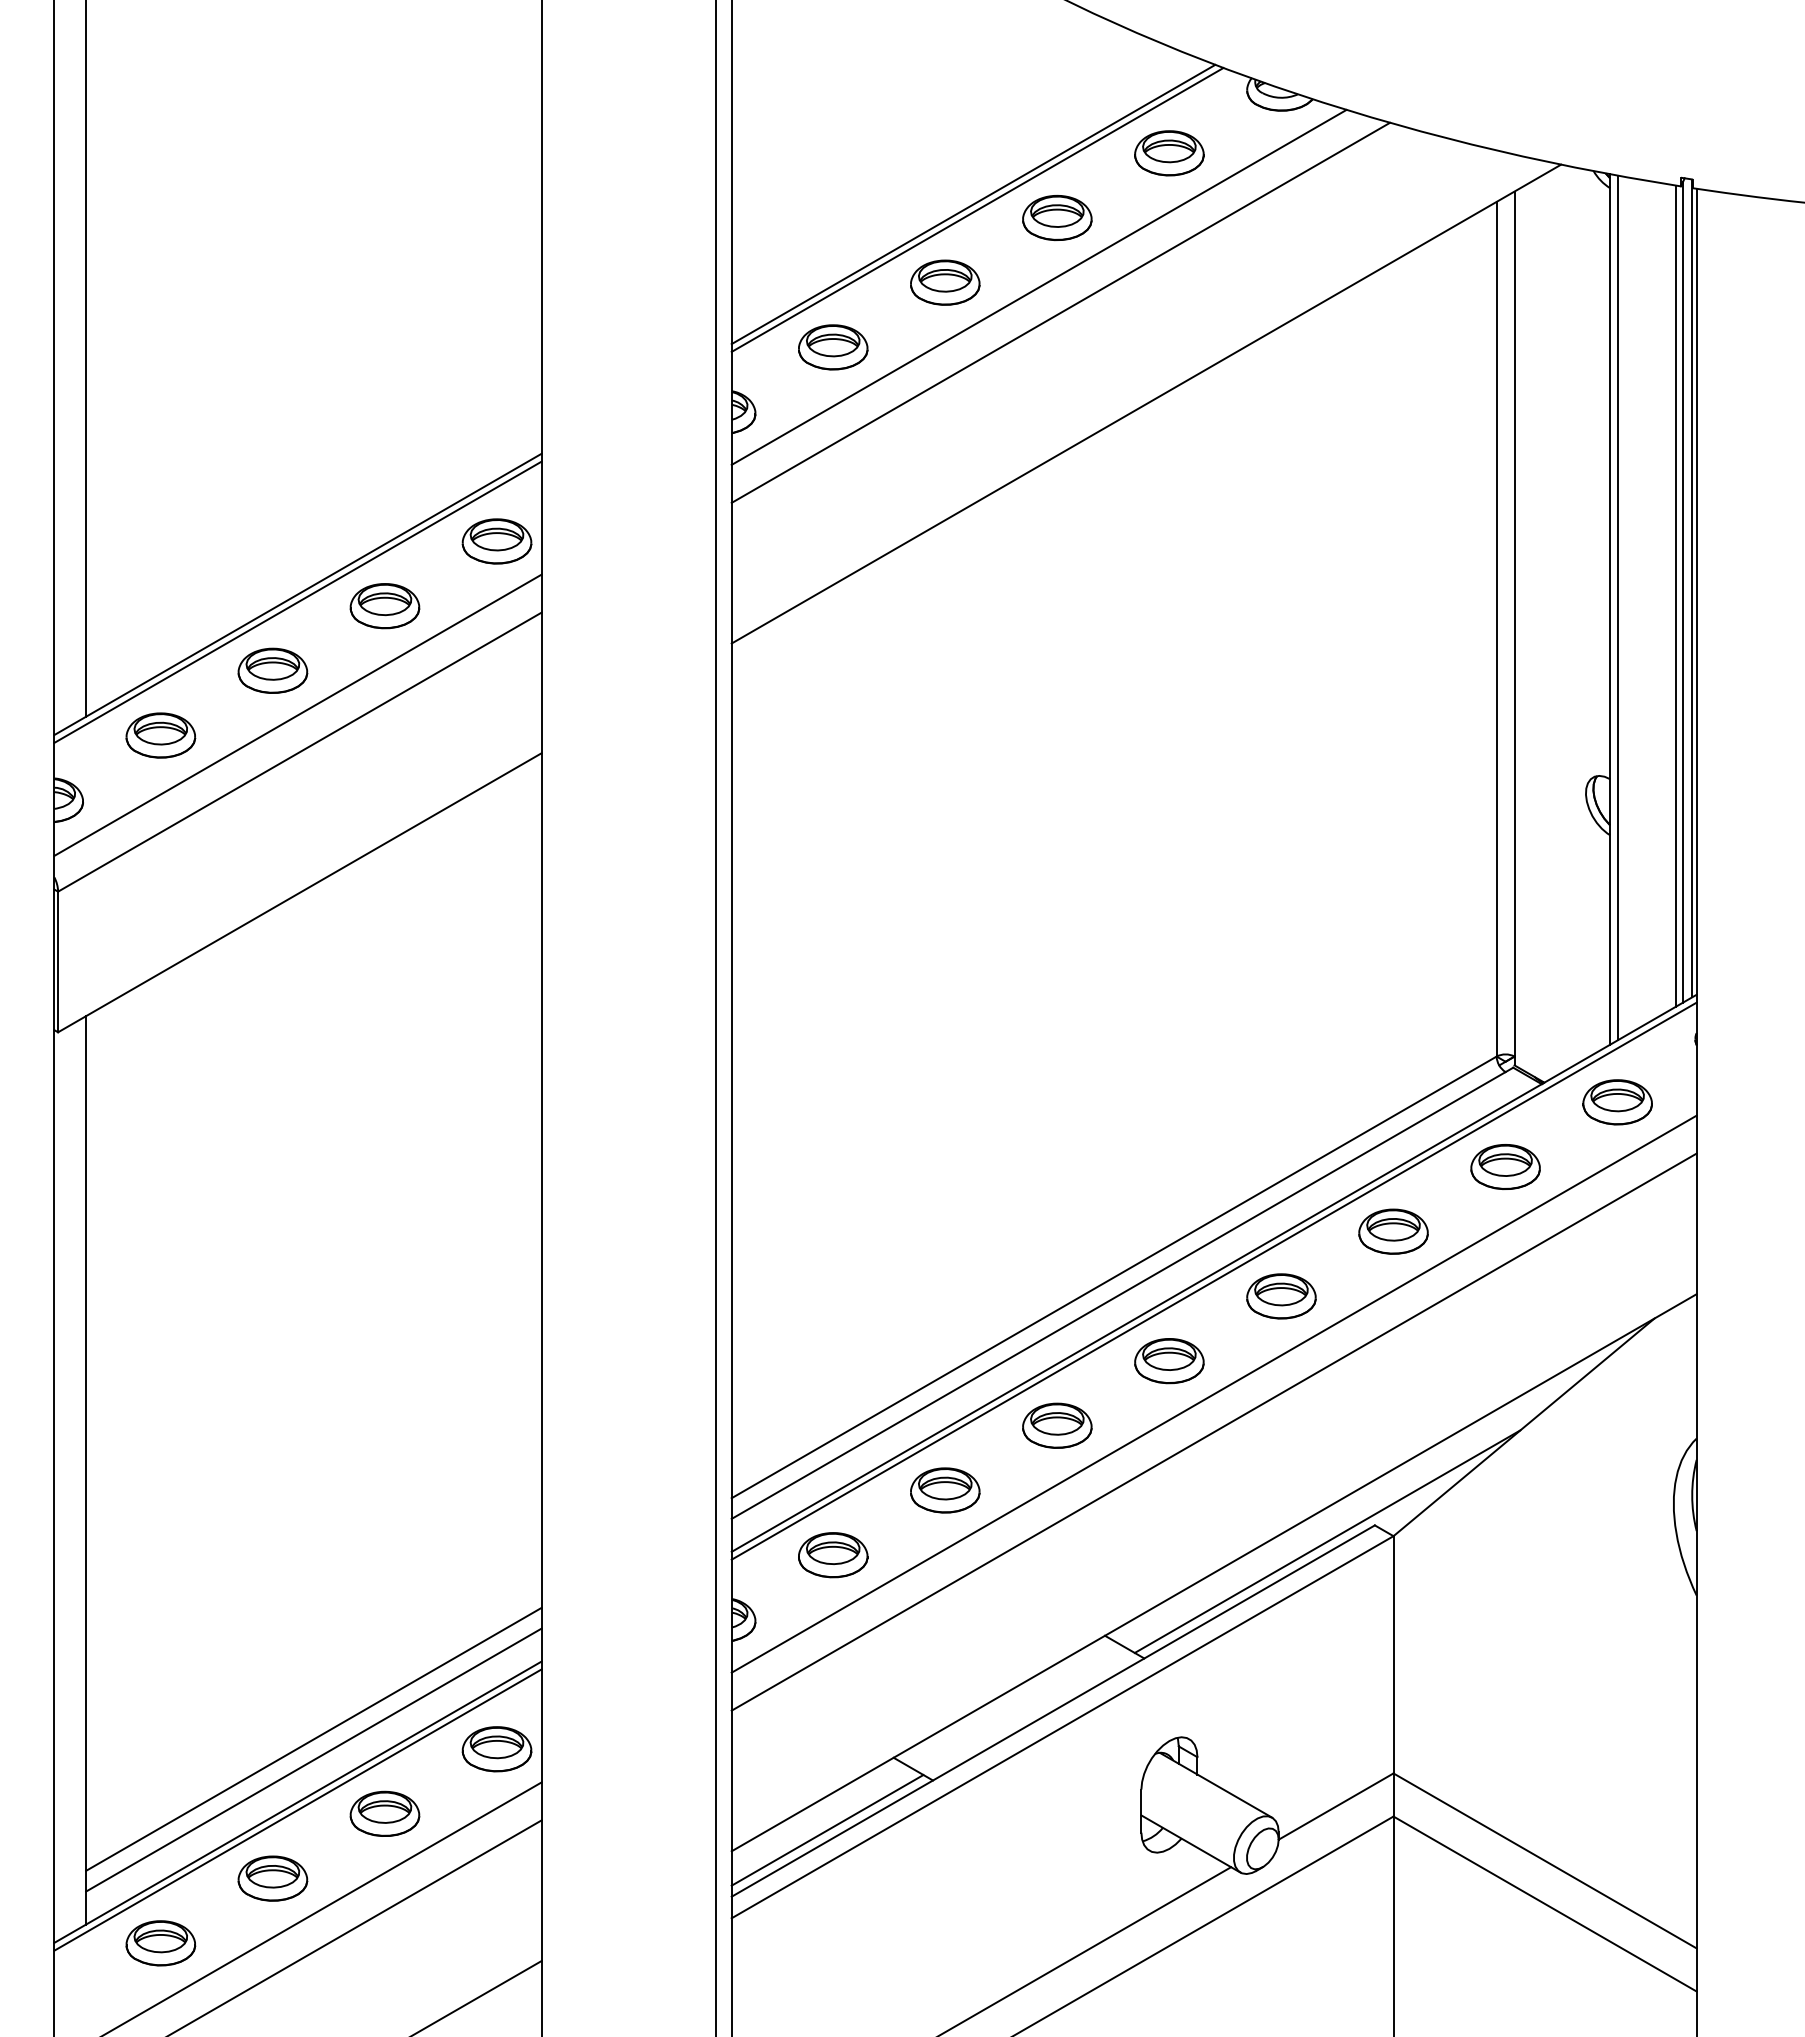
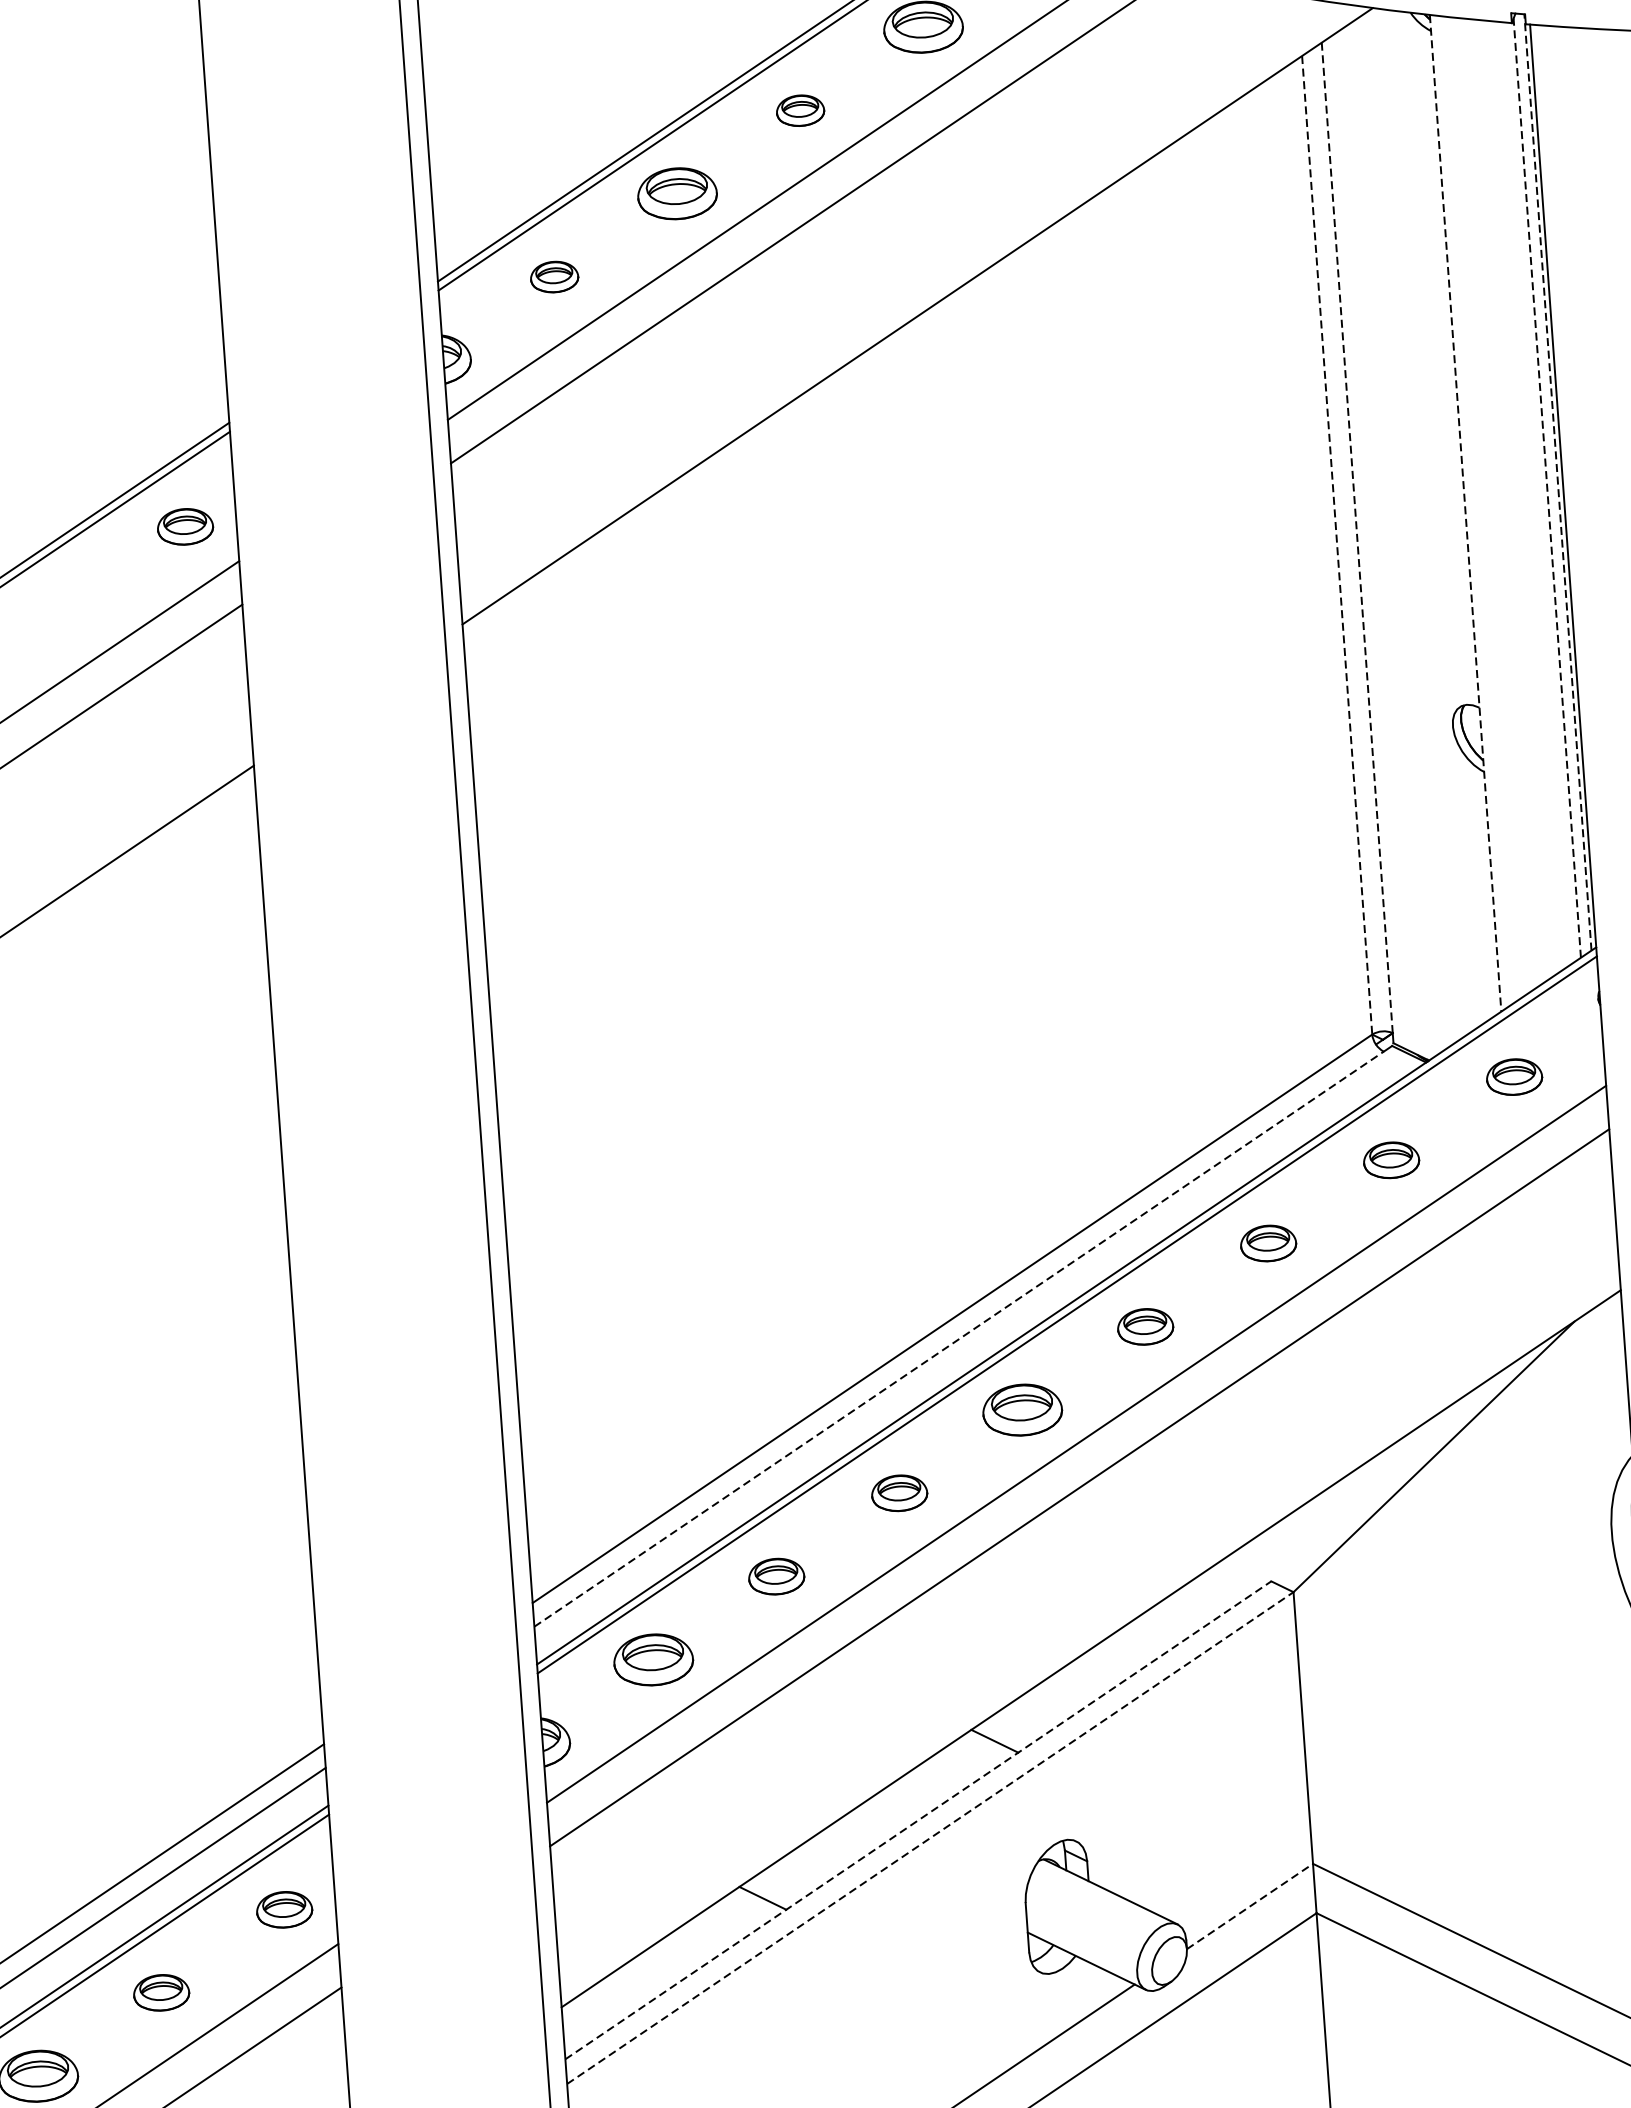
part: (1057, 218) -> (800, 111), size x0.6
part: (833, 347) -> (554, 277), size x0.6
part: (496, 541) -> (184, 526), size x0.7
line: (1692, 588) -> (1558, 482), solid -> dashed
line: (1682, 592) -> (1546, 487), solid -> dashed
line: (1675, 595) -> (1539, 492), removed
part: (384, 606) -> (61, 610), removed
line: (1617, 607) -> (1473, 510), removed
line: (1610, 609) -> (1465, 513), solid -> dashed
line: (1514, 624) -> (1357, 538), solid -> dashed
line: (1496, 629) -> (1337, 545), solid -> dashed
part: (1617, 1102) -> (1514, 1077), size x0.7
part: (1505, 1166) -> (1391, 1159), size x0.7
part: (1393, 1231) -> (1268, 1243), size x0.7
line: (1118, 1295) -> (958, 1339), solid -> dashed
part: (1281, 1296) -> (1145, 1326), size x0.7
part: (1057, 1425) -> (899, 1493), size x0.7
part: (945, 1490) -> (776, 1576), size x0.7
line: (1327, 1541) -> (1218, 1603), removed
line: (1053, 1710) -> (918, 1819), solid -> dashed
line: (1063, 1726) -> (931, 1837), solid -> dashed
part: (496, 1749) -> (283, 1910), size x0.7
line: (1336, 1806) -> (1250, 1906), solid -> dashed
part: (384, 1813) -> (161, 1992), size x0.7
line: (827, 1830) -> (669, 1975), removed

